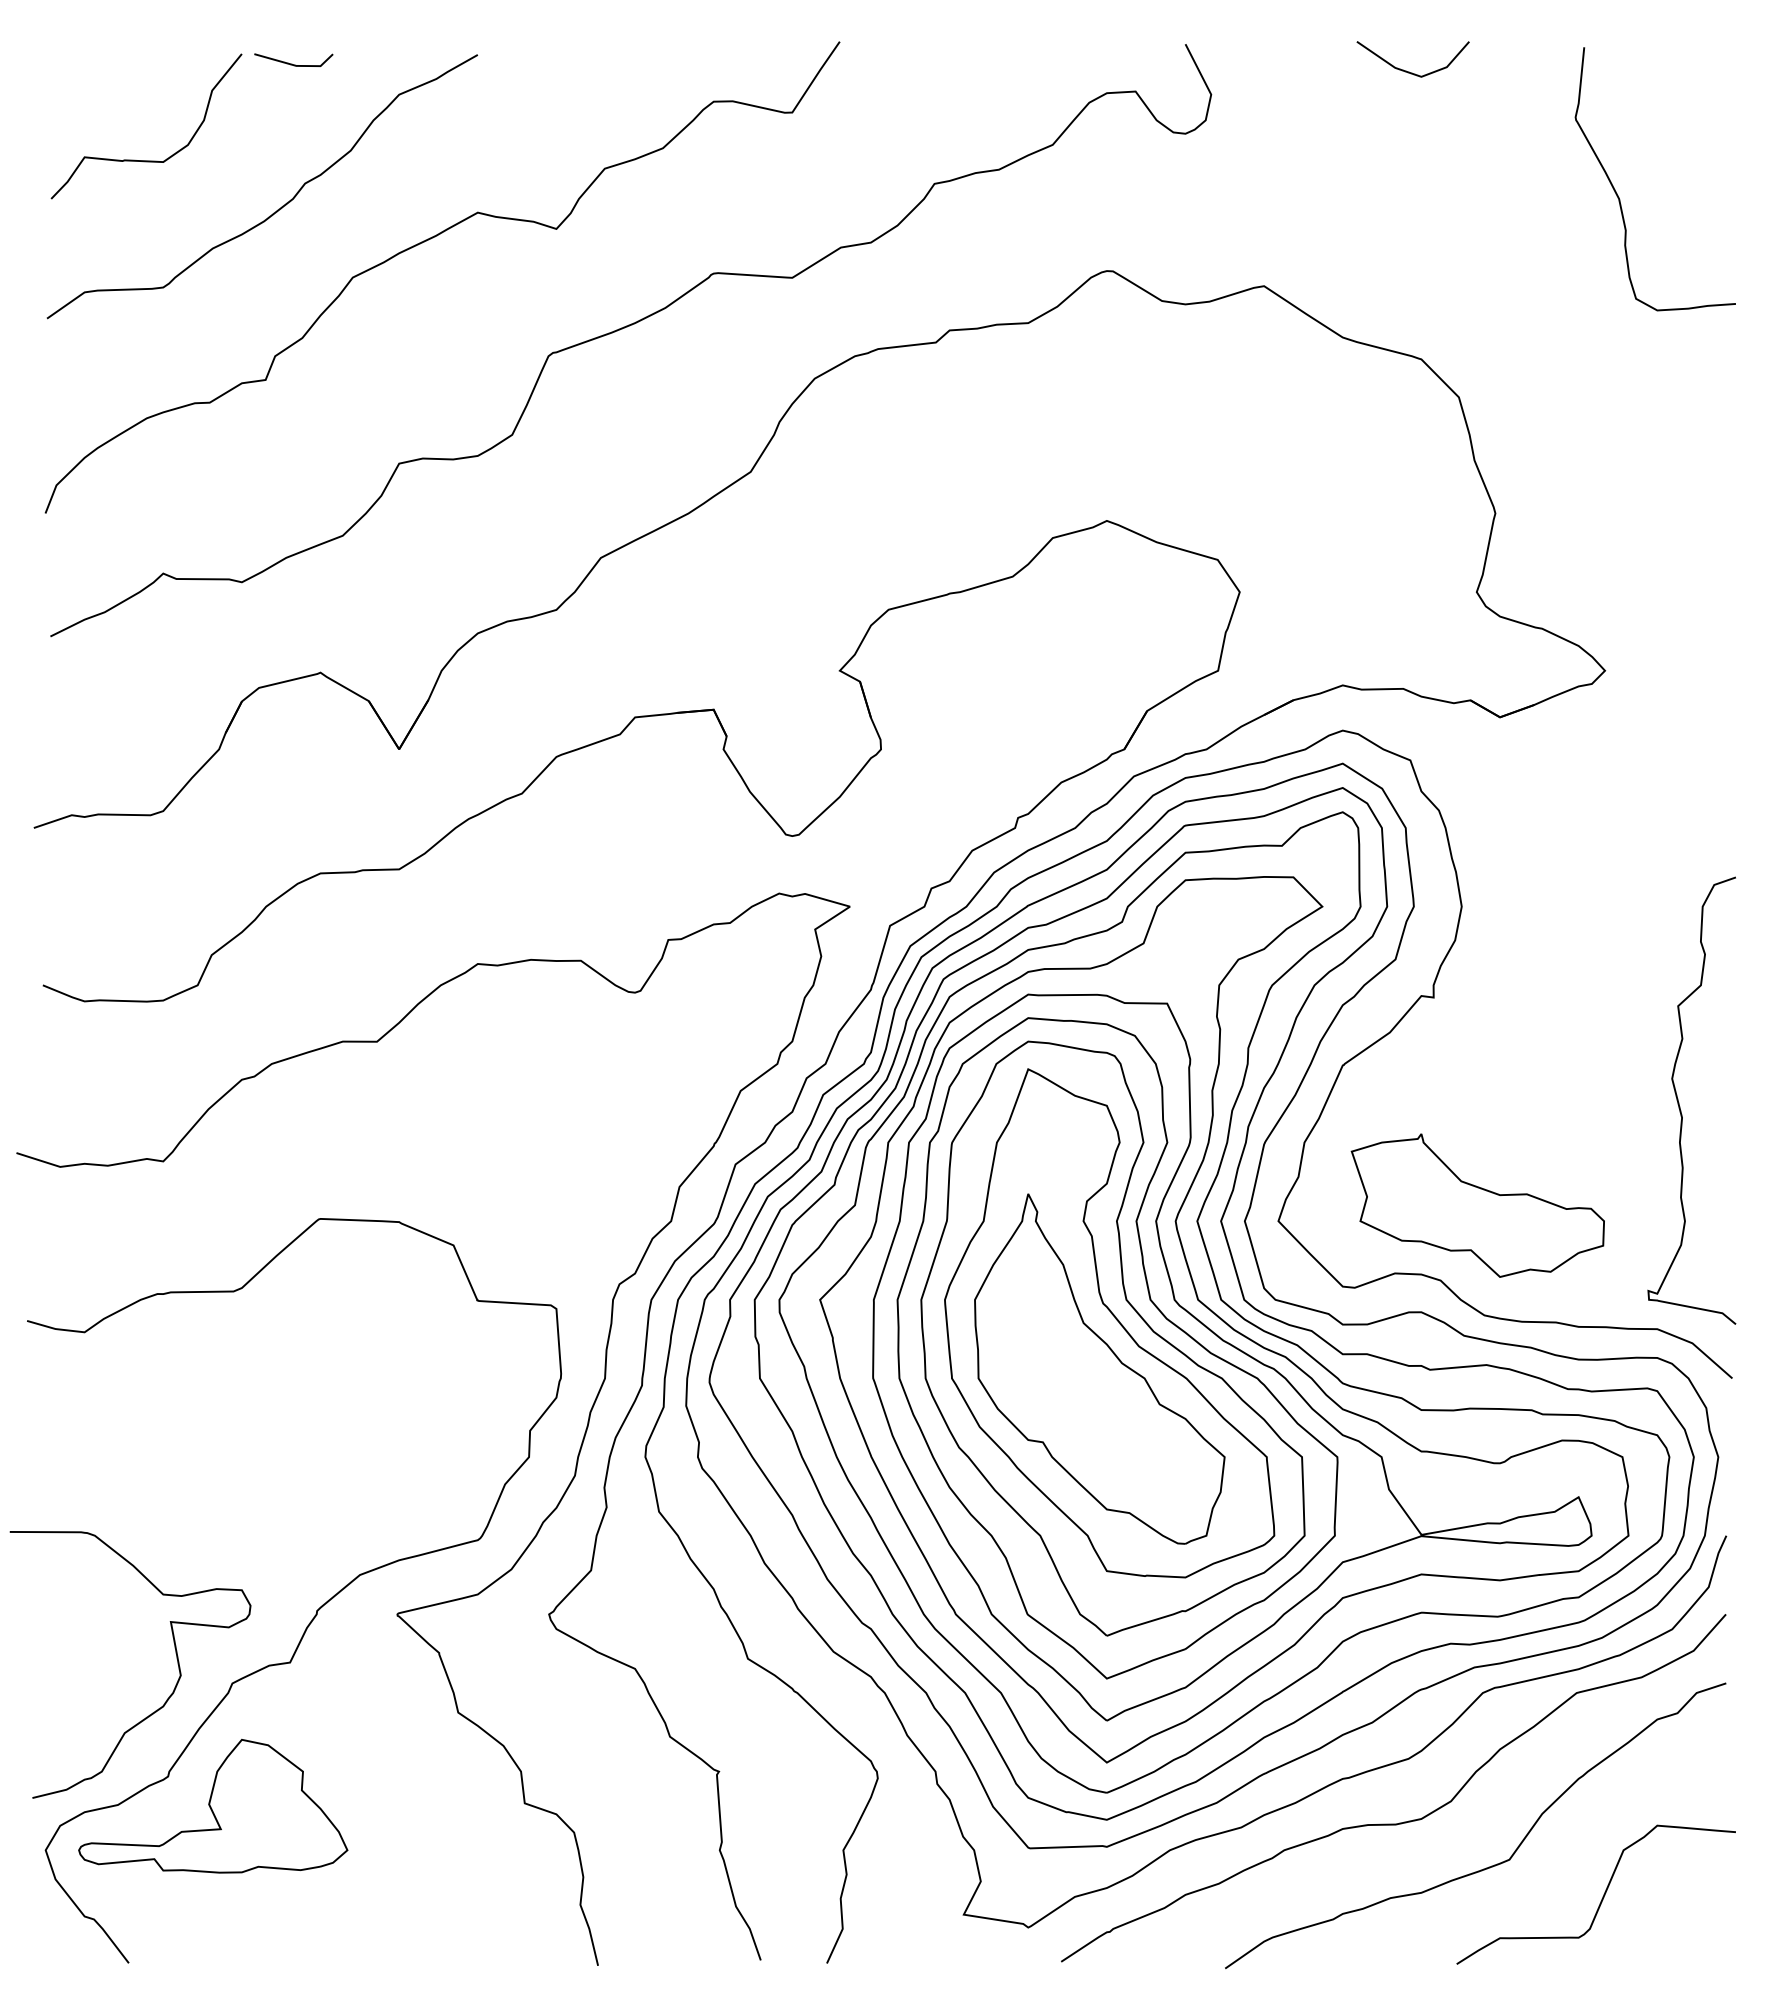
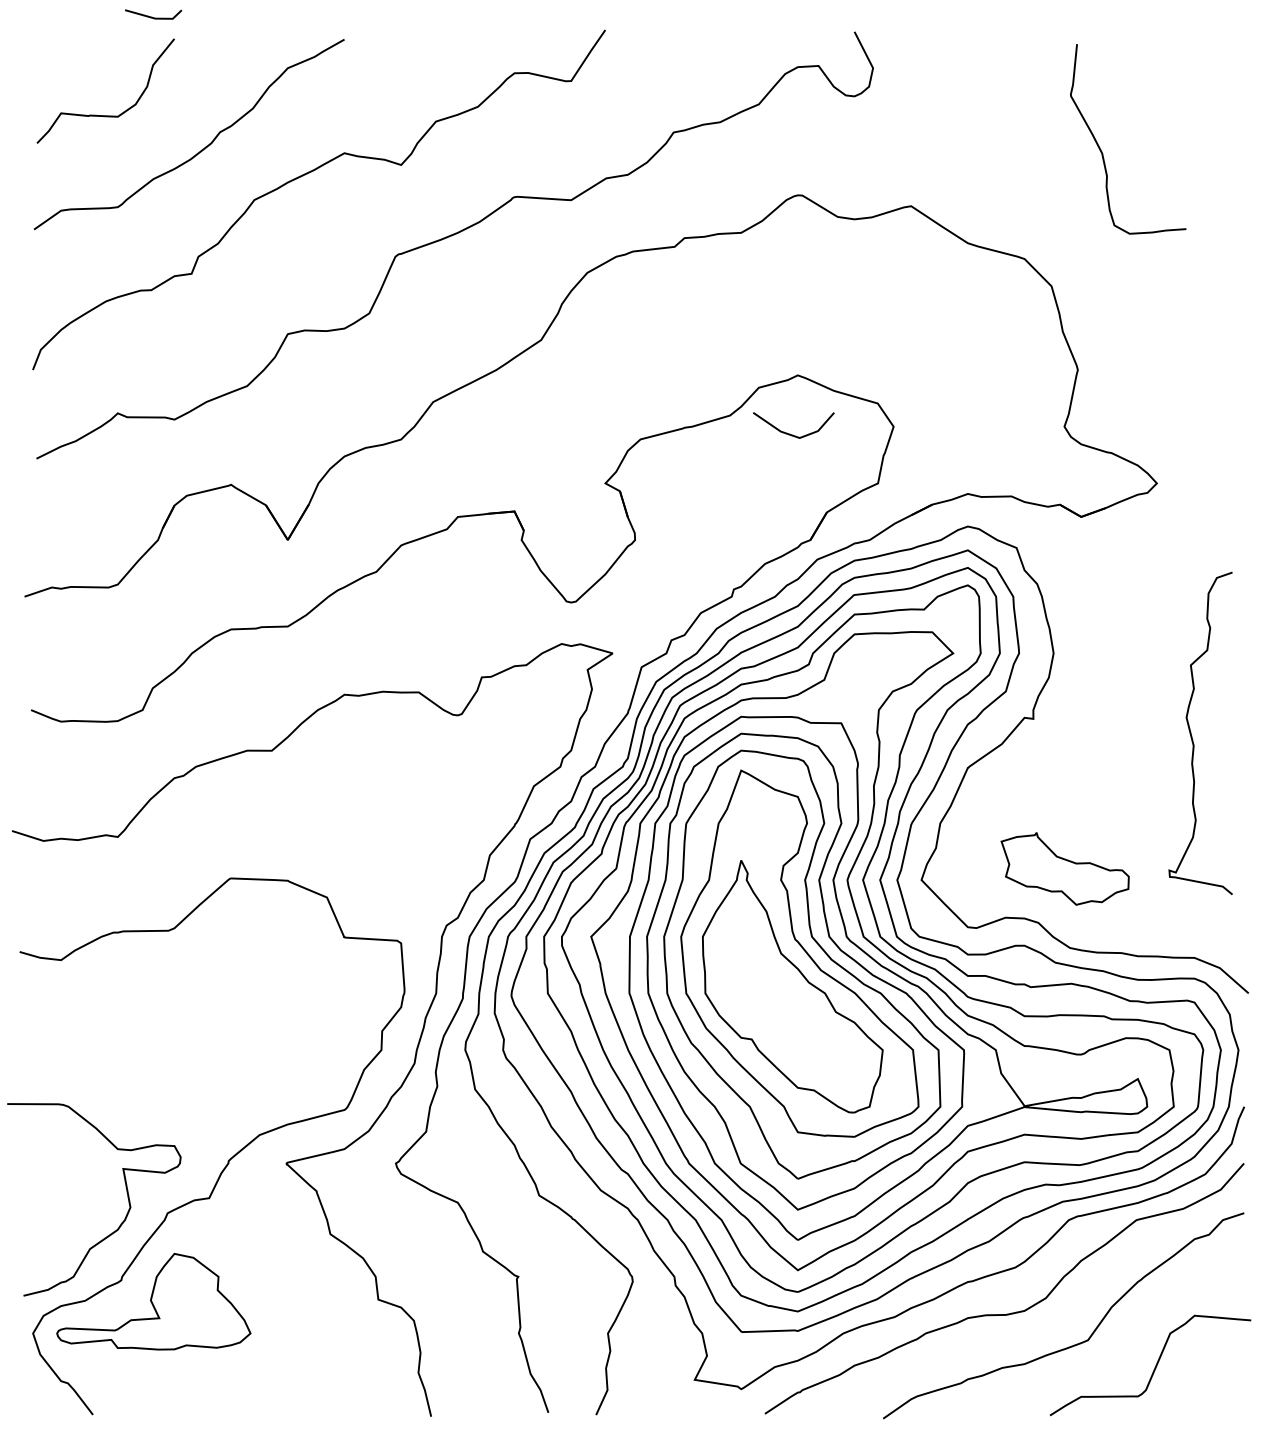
line: (292, 63) -> (152, 16), moved
line: (1409, 71) -> (791, 434), moved
curve: (1619, 197) -> (1102, 152), moved
curve: (1679, 1102) -> (1191, 734), moved
part: (1477, 1205) -> (1064, 868), size x0.7

